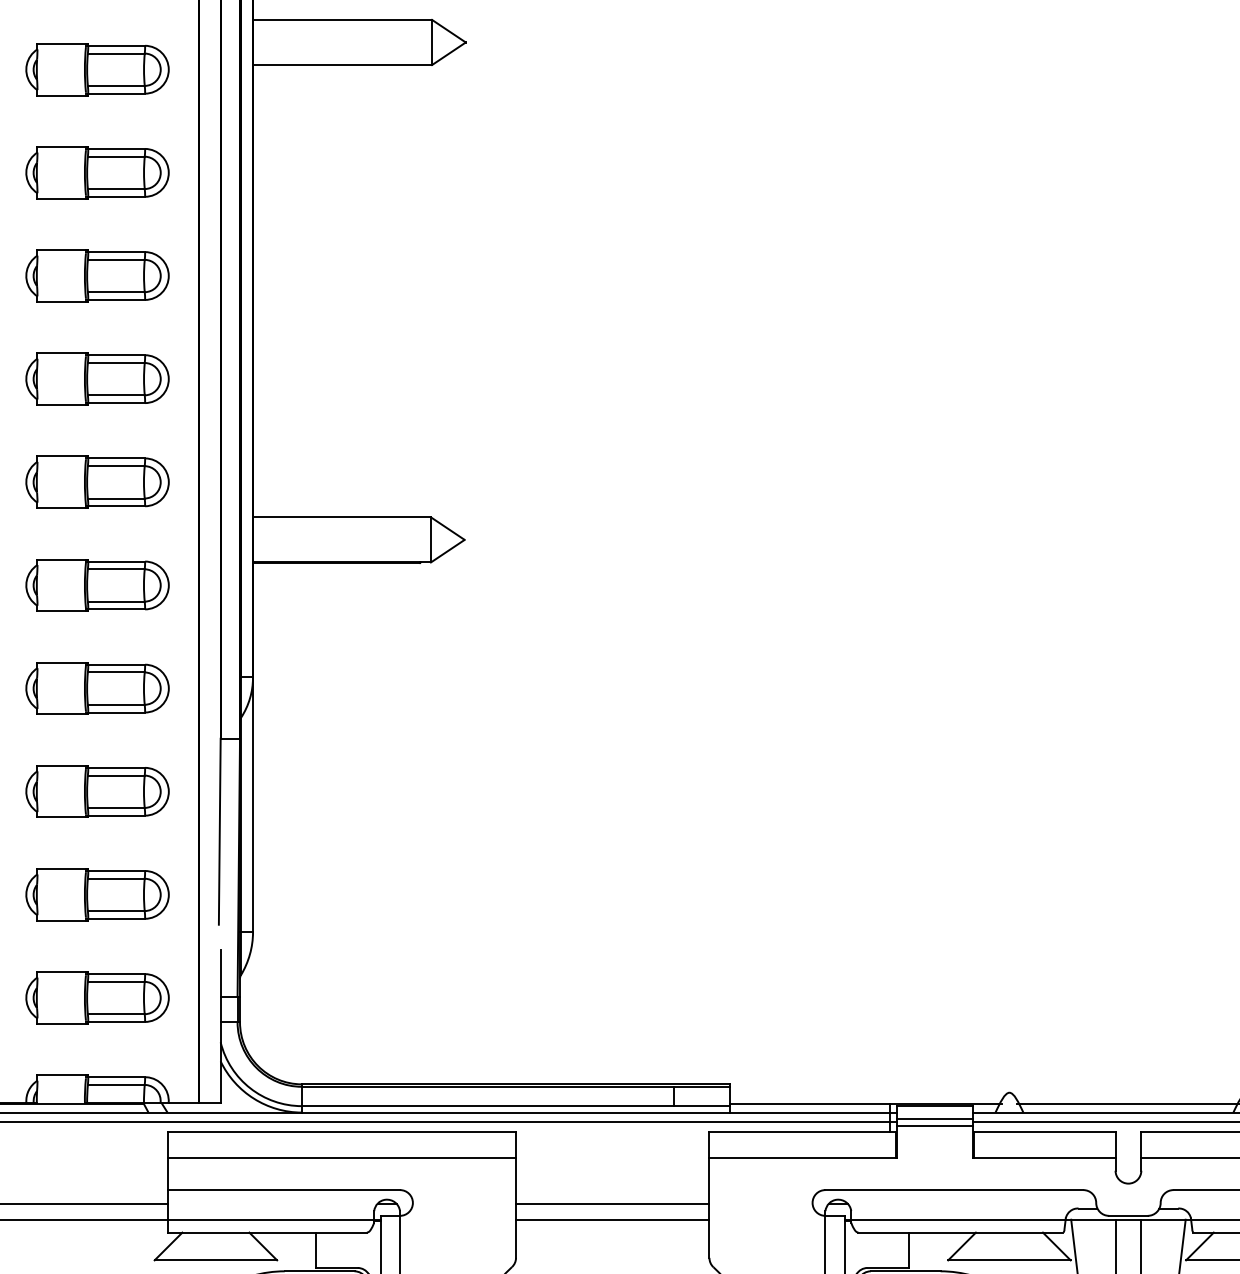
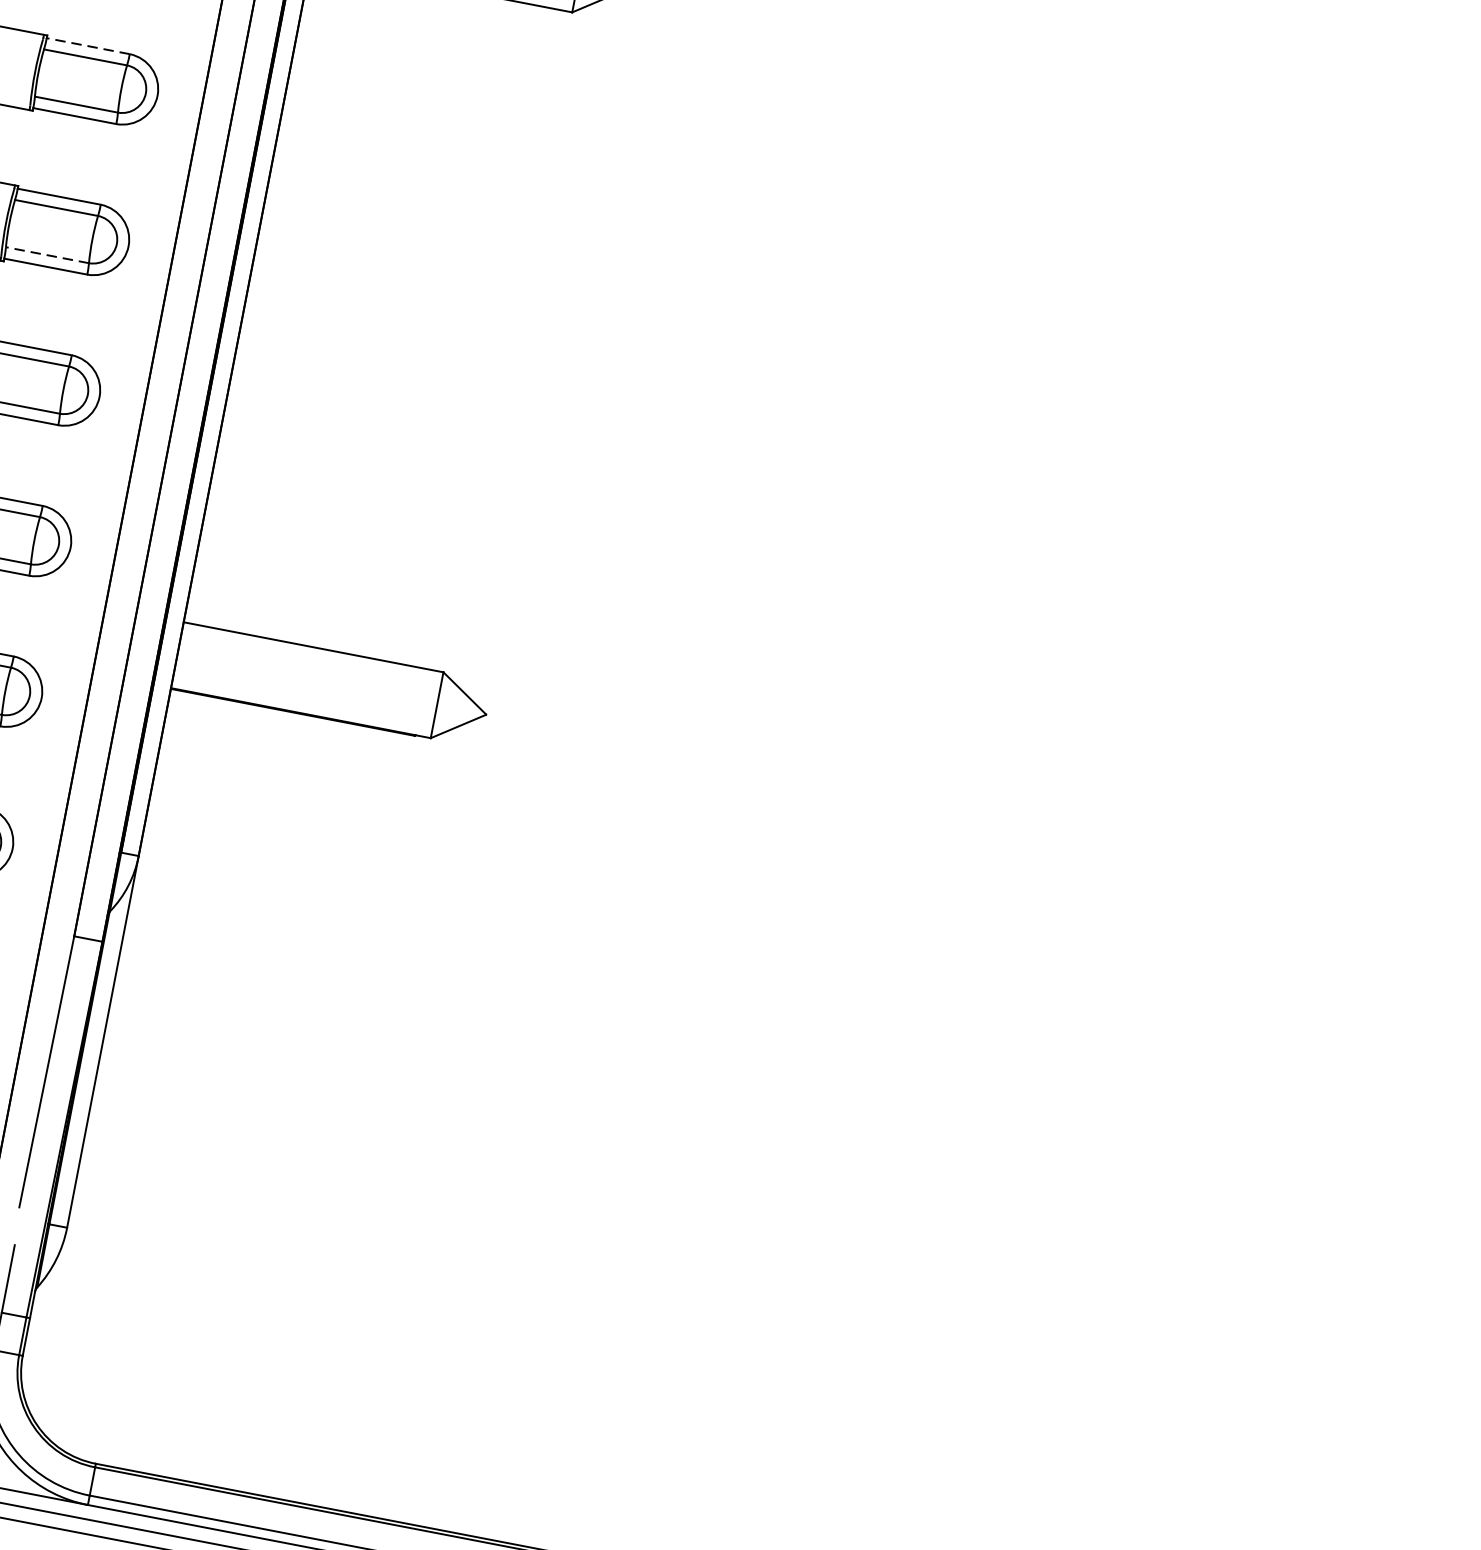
line: (116, 148) -> (88, 45), solid -> dashed
line: (115, 292) -> (46, 255), solid -> dashed

